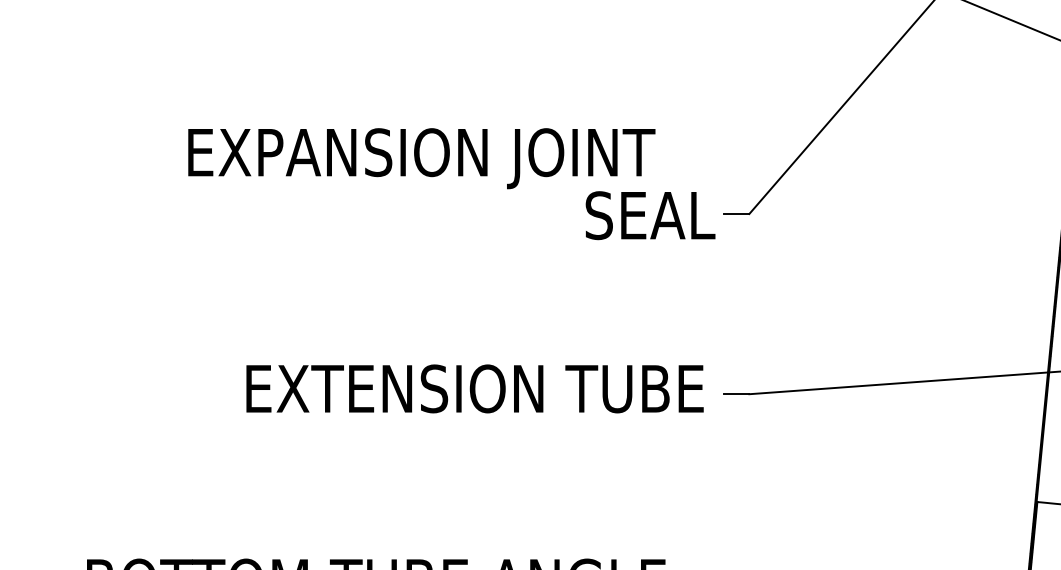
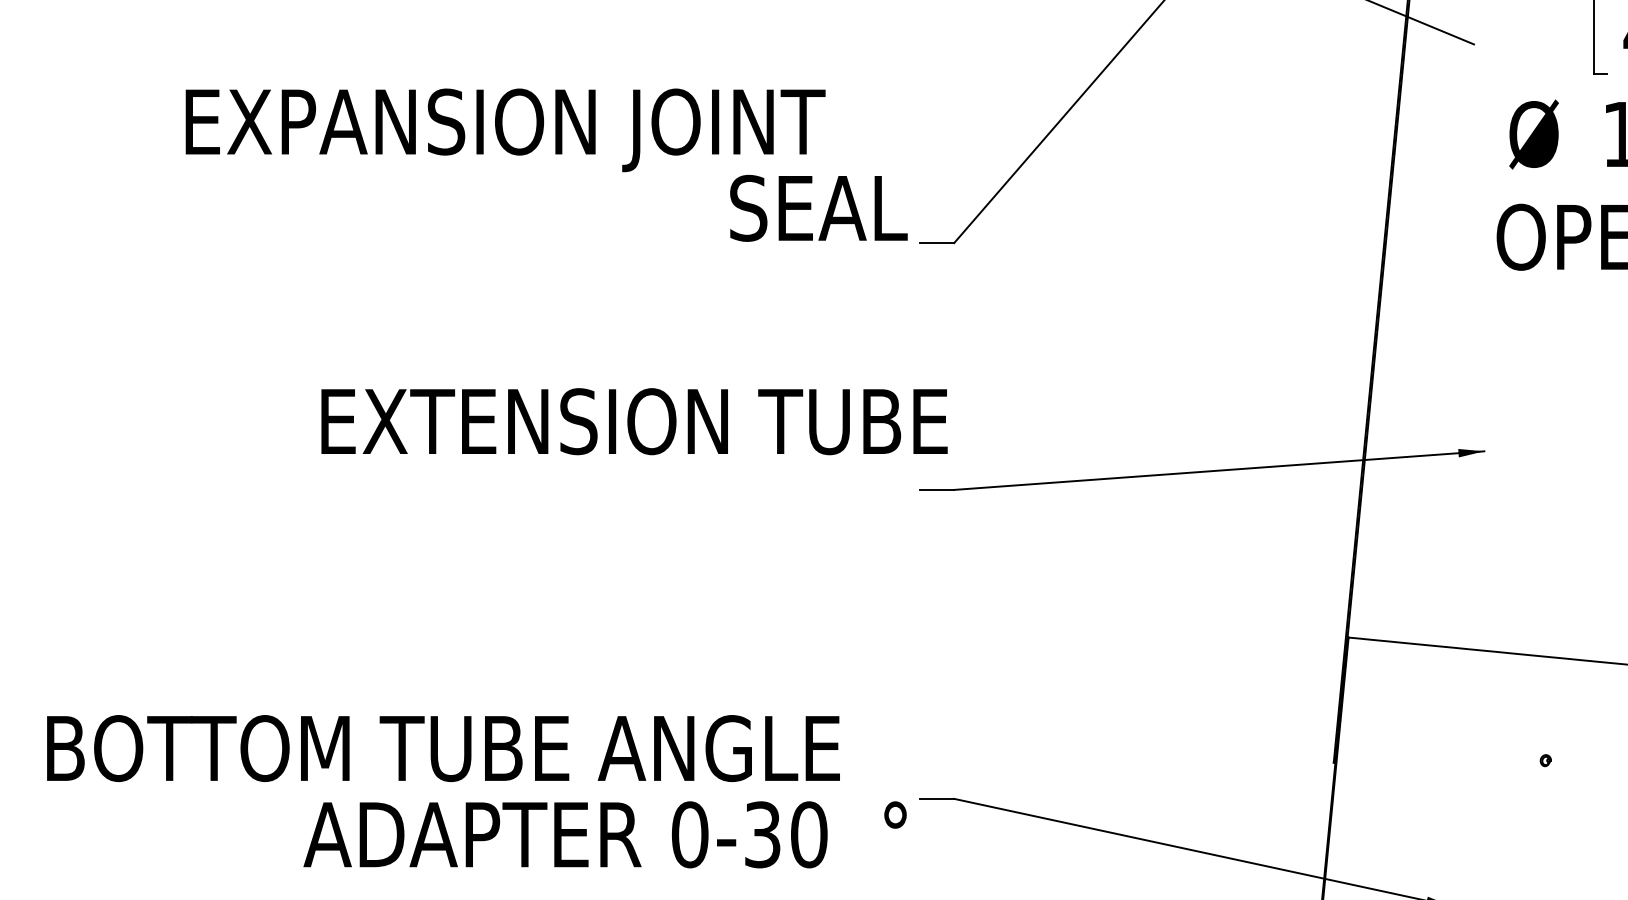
text: (451, 183) -> (546, 164), moved
text: (475, 388) -> (634, 421), moved

